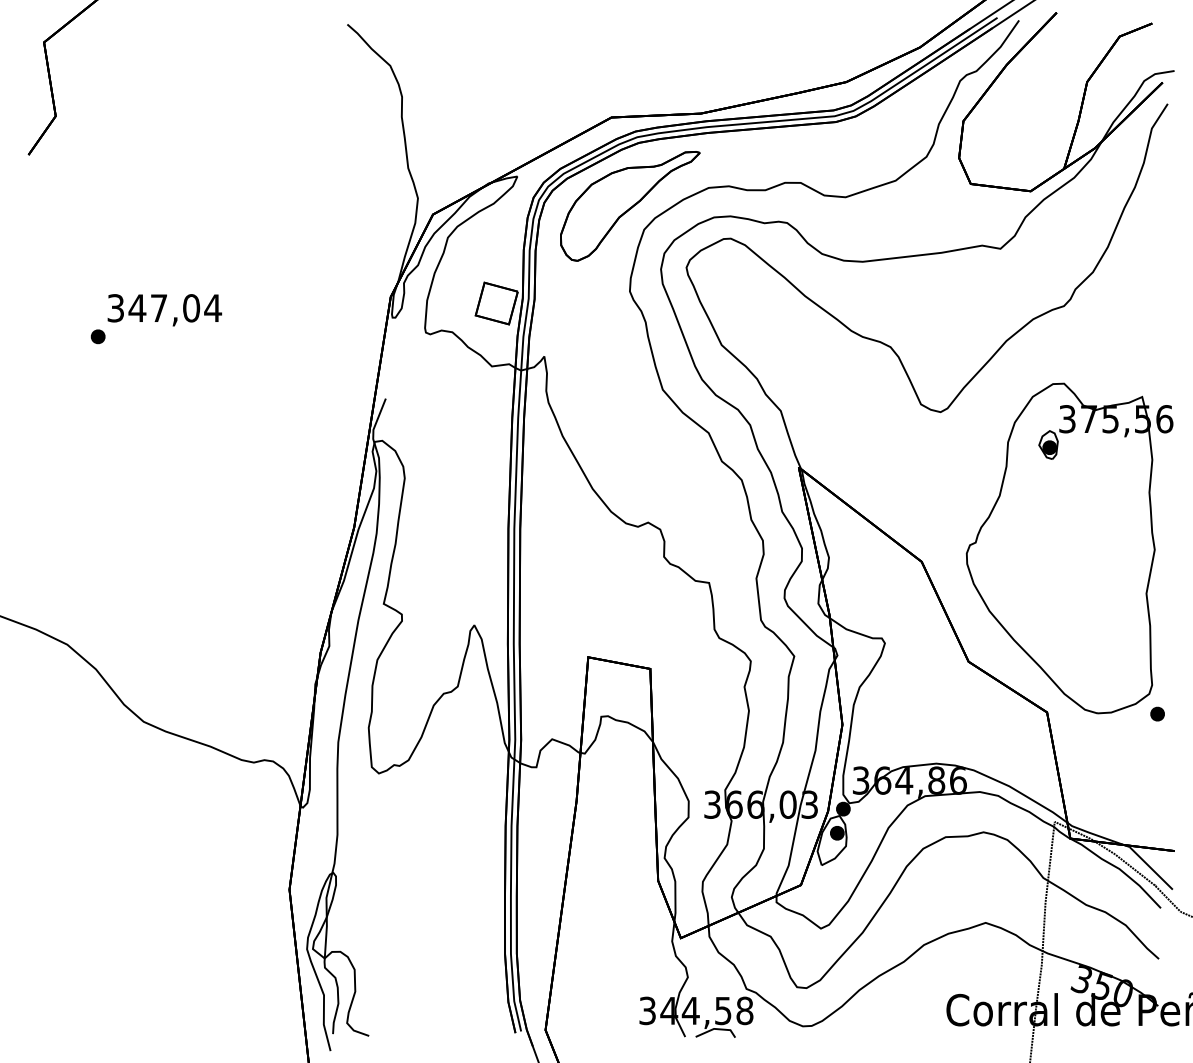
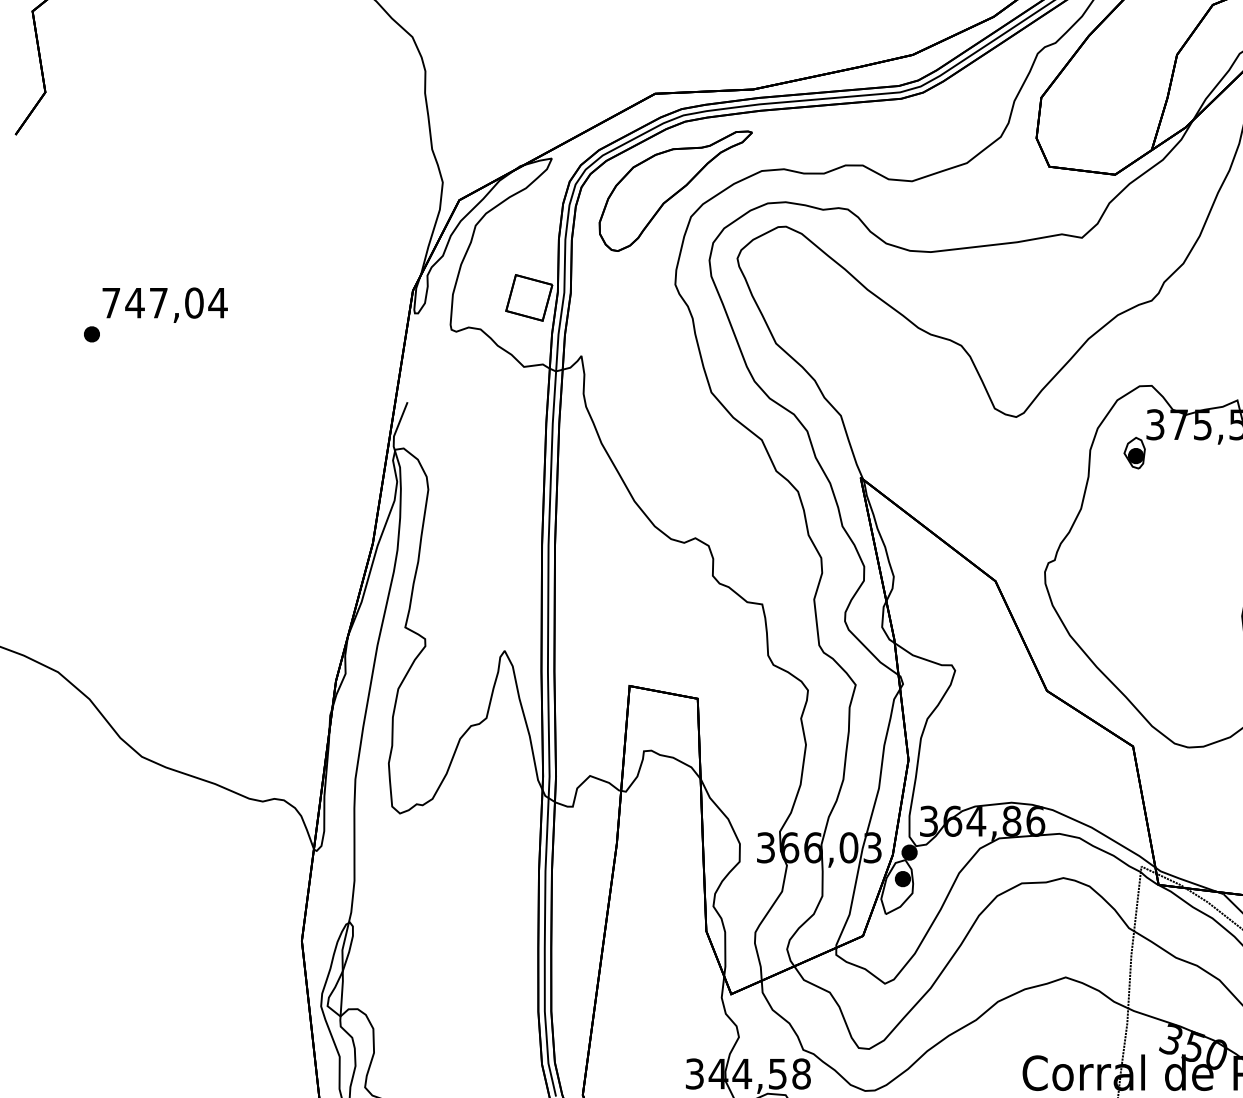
text: (115, 308) -> (110, 303), 347,04 -> 747,04

